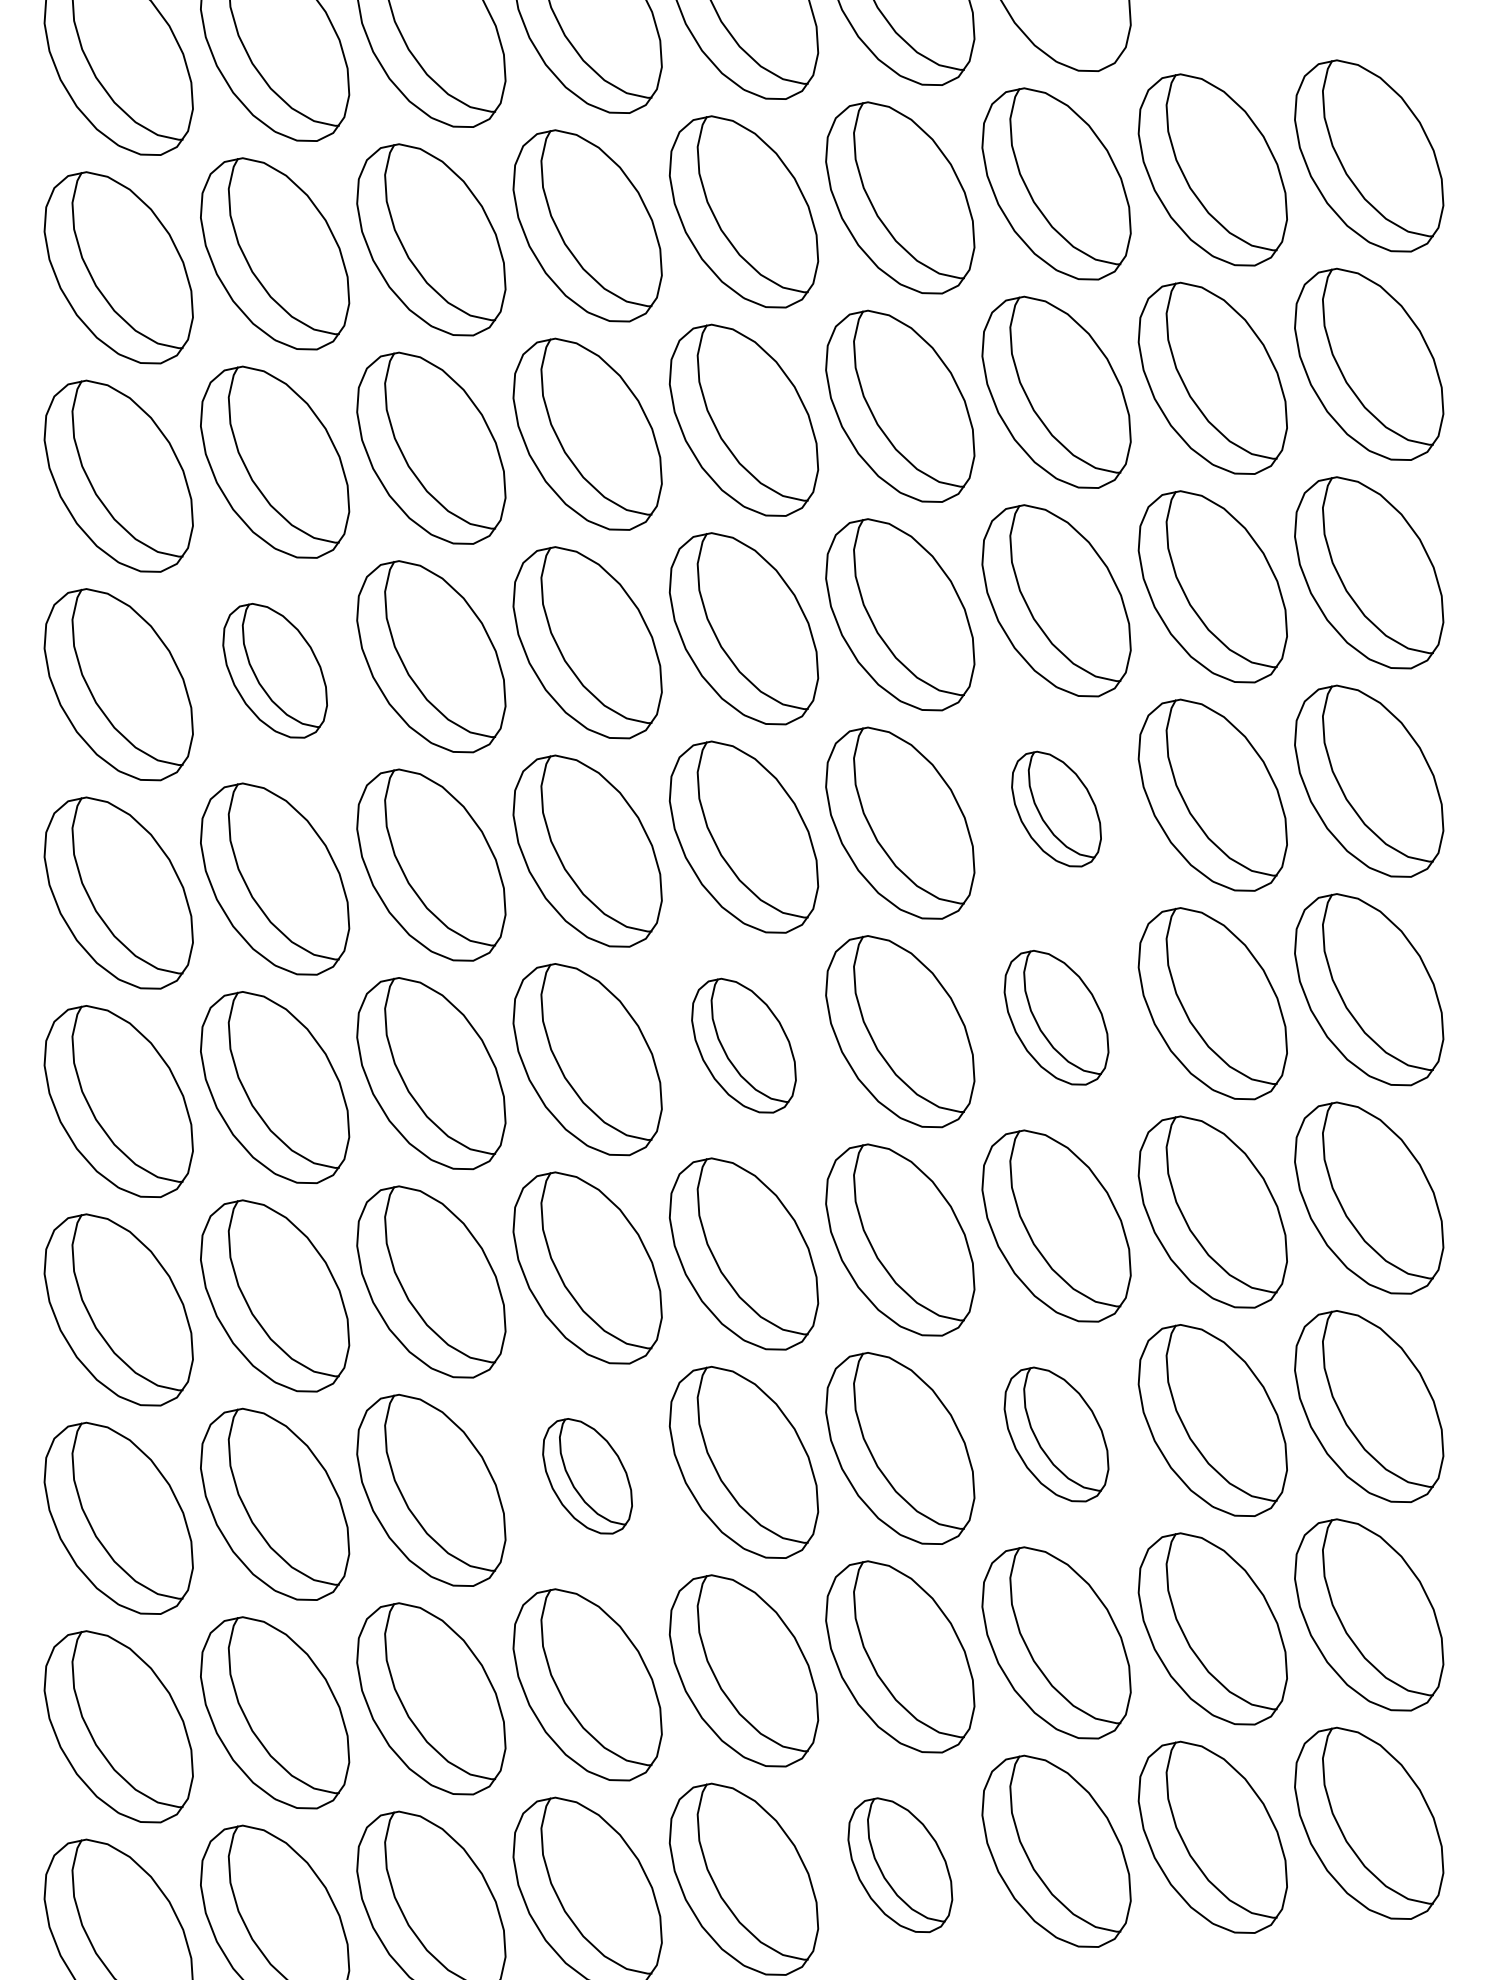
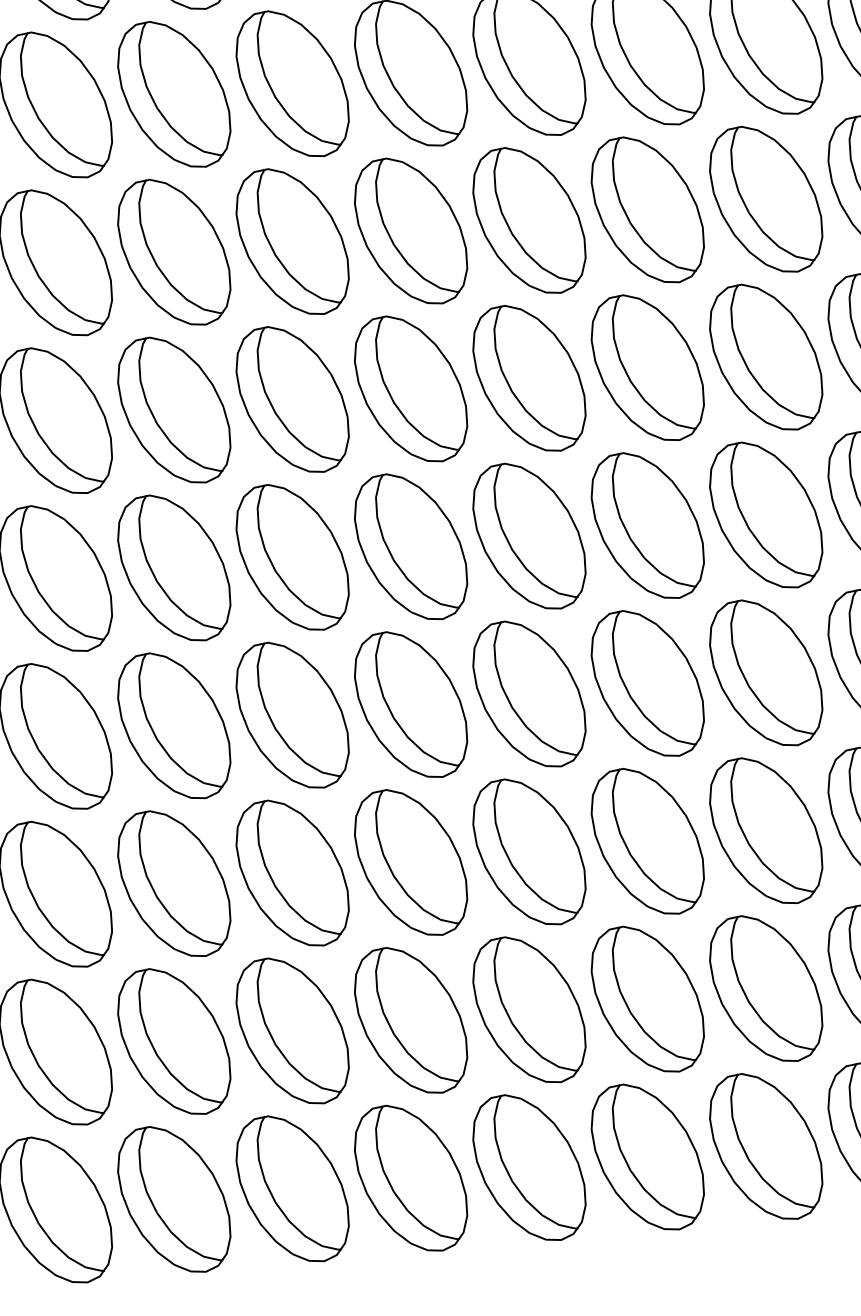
part: (275, 670) -> (174, 252), size x1.43
part: (1056, 808) -> (766, 356), size x1.67
part: (1056, 1017) -> (766, 514), size x1.43
part: (743, 1045) -> (529, 536), size x1.43
part: (1056, 1434) -> (766, 830), size x1.43
part: (587, 1475) -> (410, 861), size x1.67
part: (900, 1864) -> (648, 1156), size x1.43

